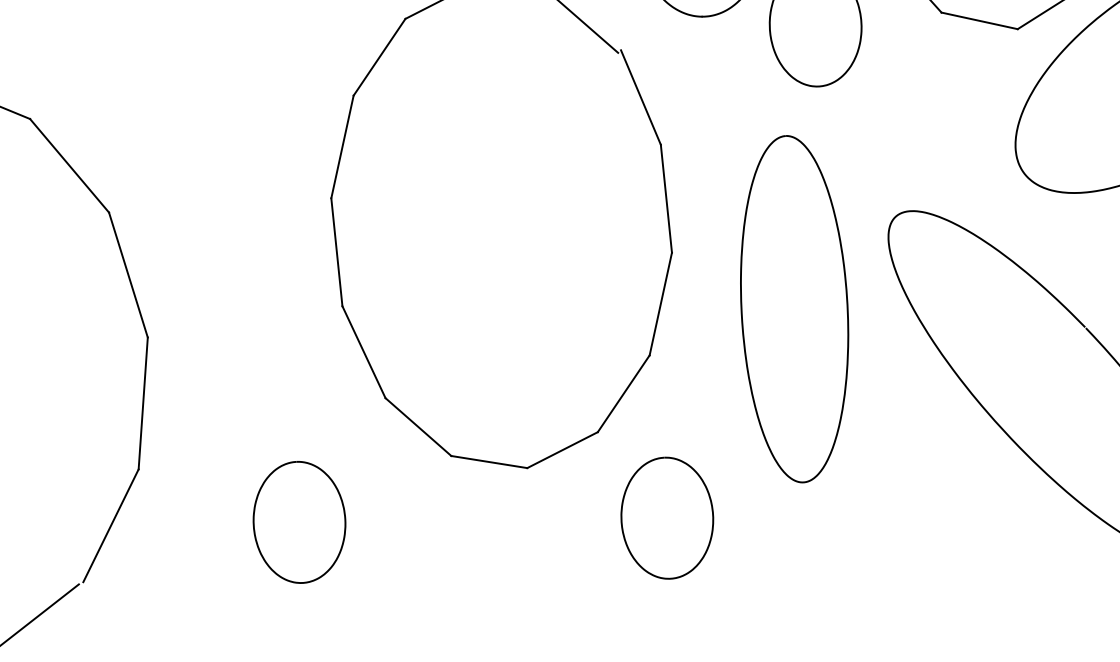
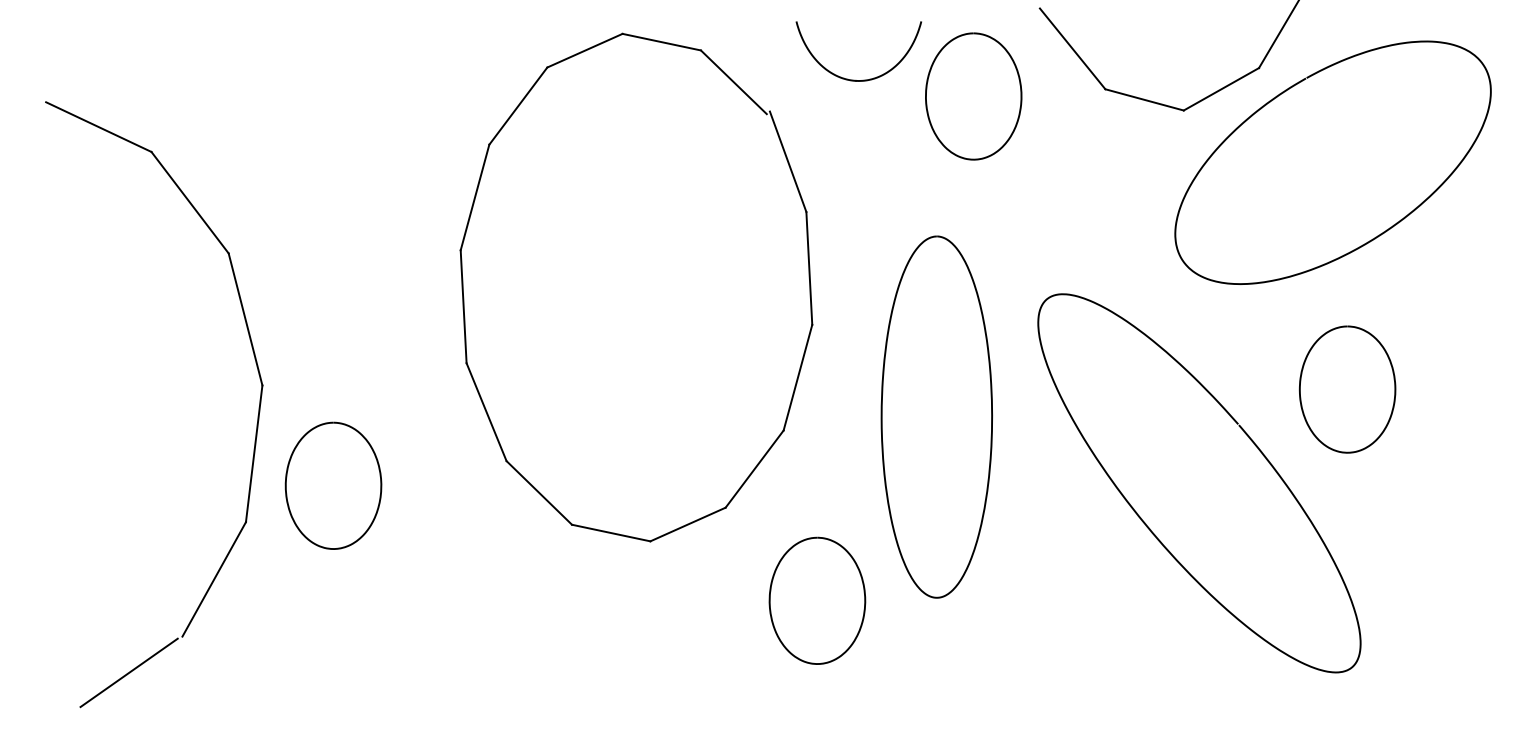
curve: (742, 311) -> (882, 416), moved
curve: (711, 507) -> (863, 592), moved
curve: (254, 516) -> (287, 477), moved

